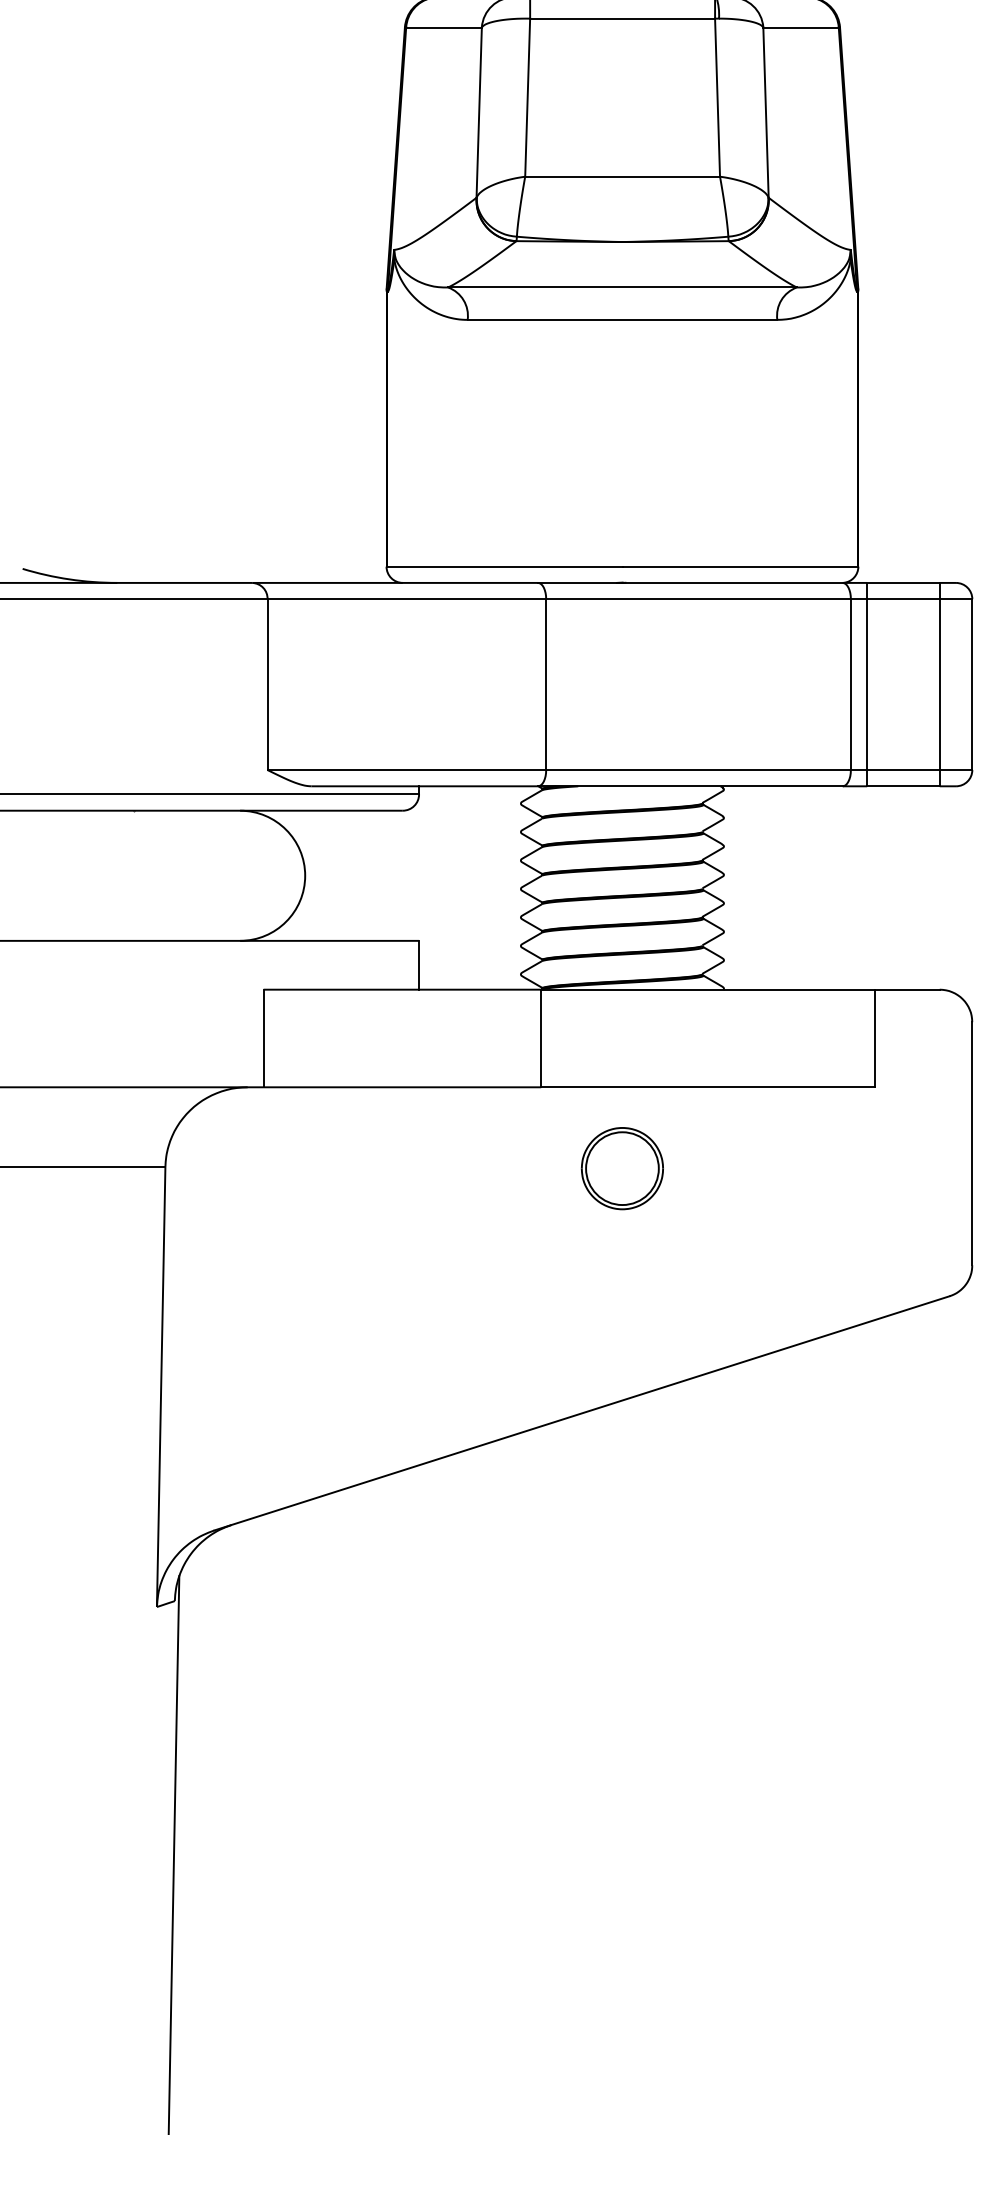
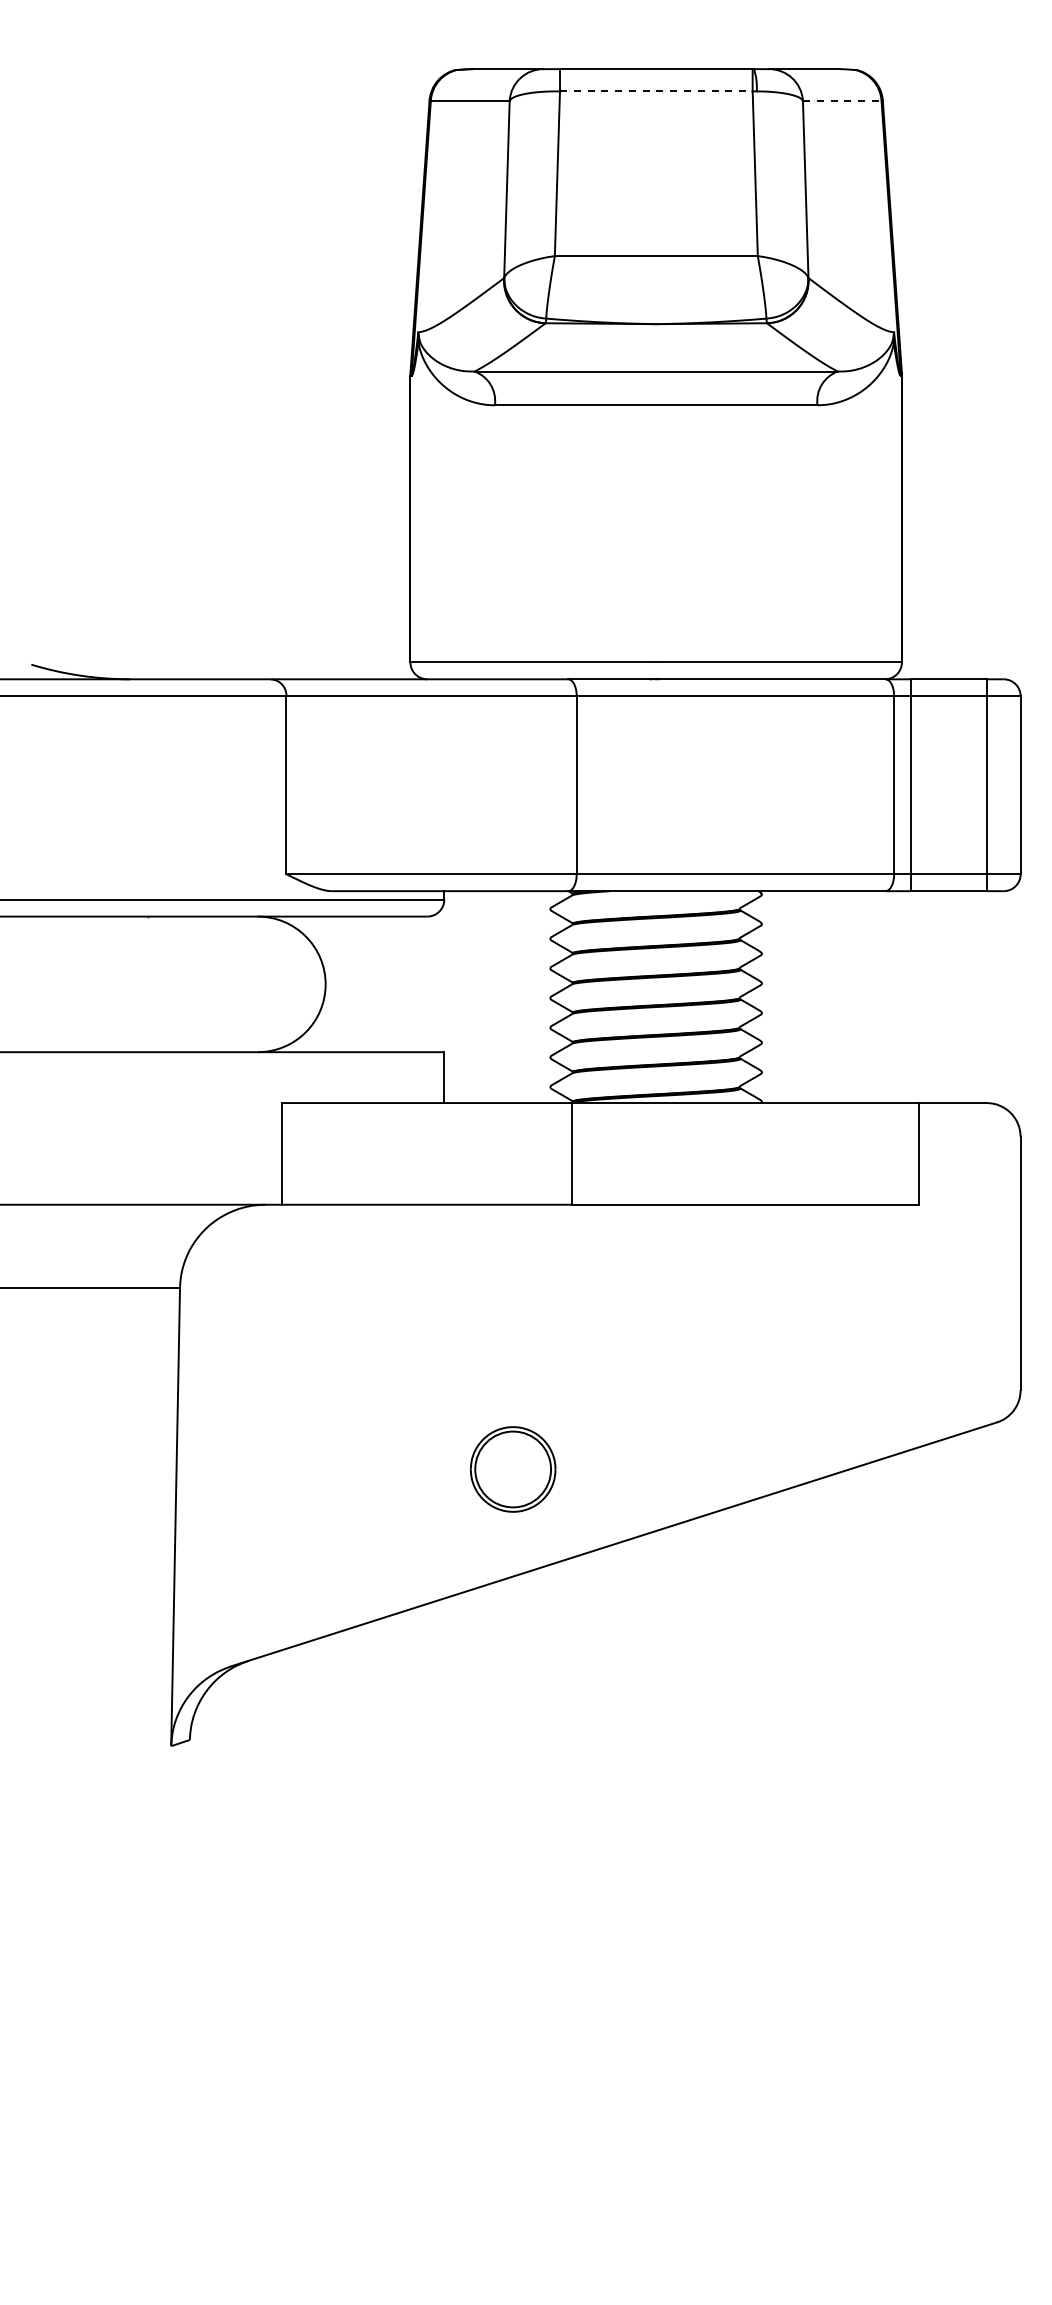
line: (622, 18) -> (656, 91), solid -> dashed
line: (801, 27) -> (842, 100), solid -> dashed
part: (621, 1168) -> (512, 1469), moved
line: (173, 1854) -> (188, 2004), removed

